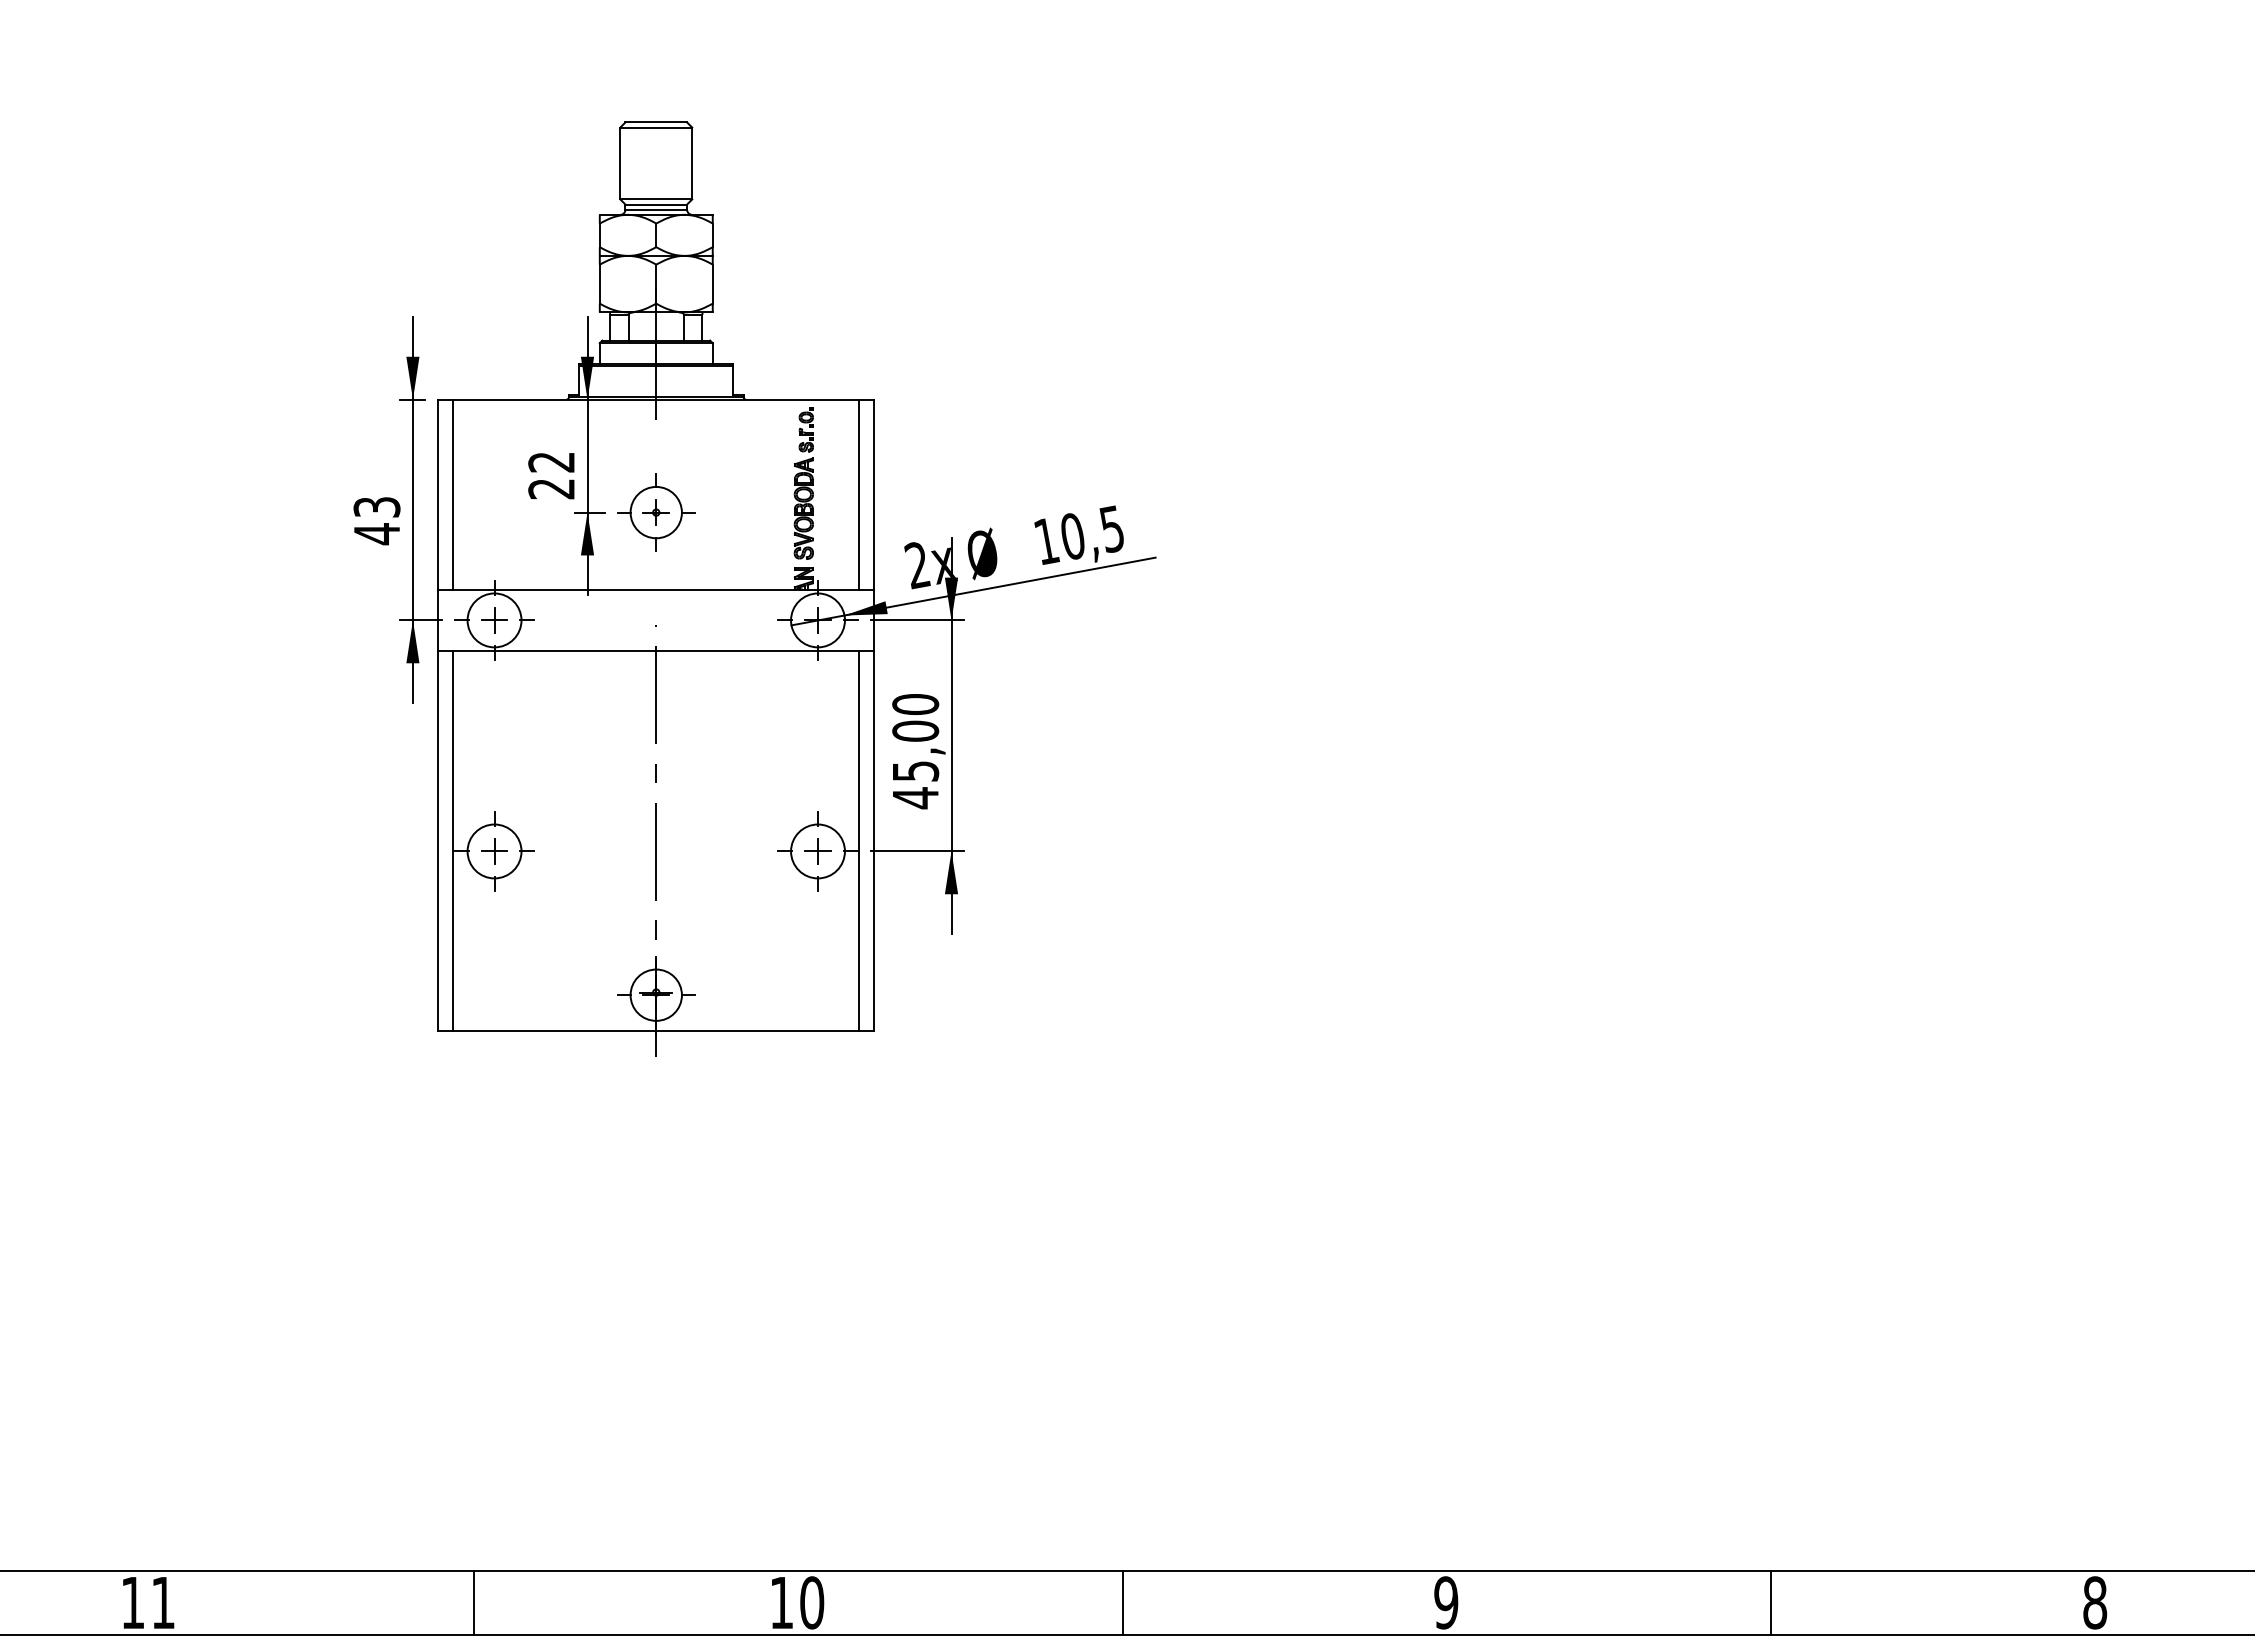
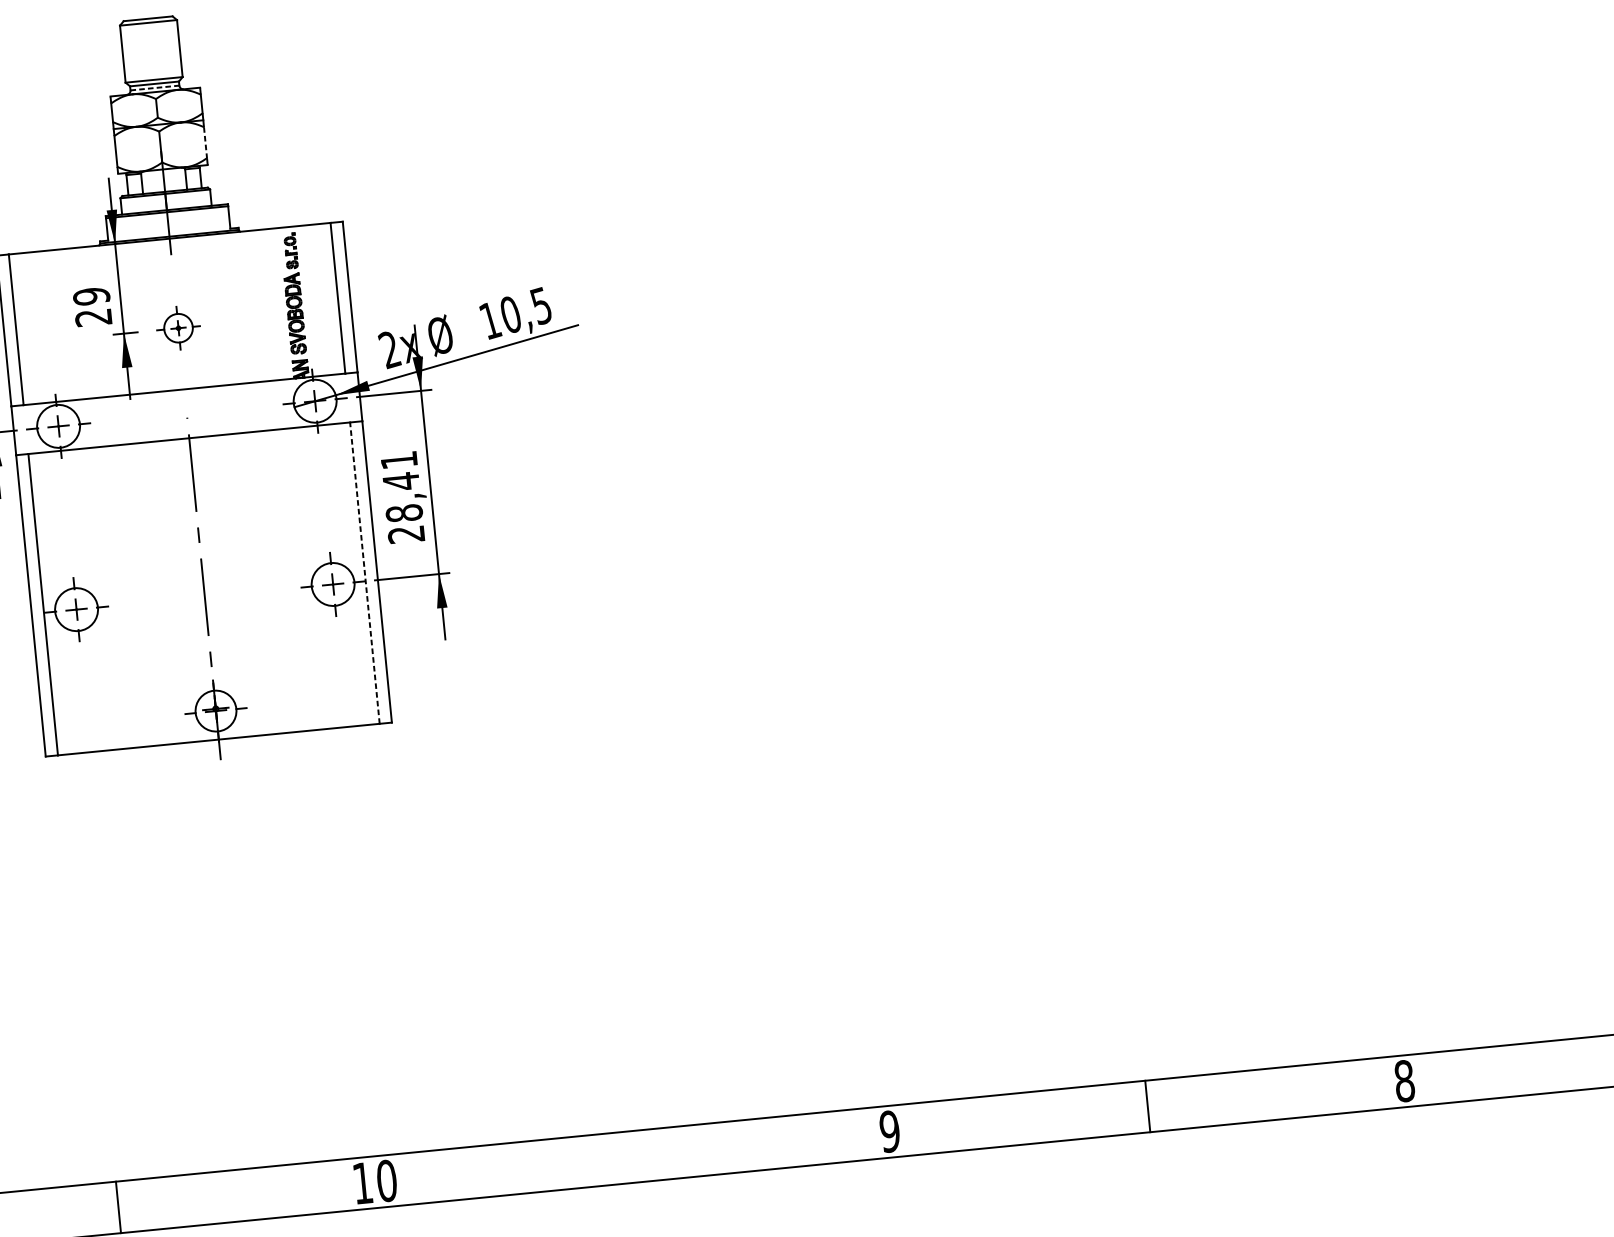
line: (656, 209) -> (155, 87), solid -> dashed
line: (712, 284) -> (205, 142), solid -> dashed
text: (551, 461) -> (91, 295), 22 -> 29
part: (656, 512) -> (178, 328), size x0.7
text: (915, 751) -> (402, 497), 45,00 -> 28,41
line: (859, 841) -> (365, 573), solid -> dashed
line: (1122, 1602) -> (633, 1156), removed

